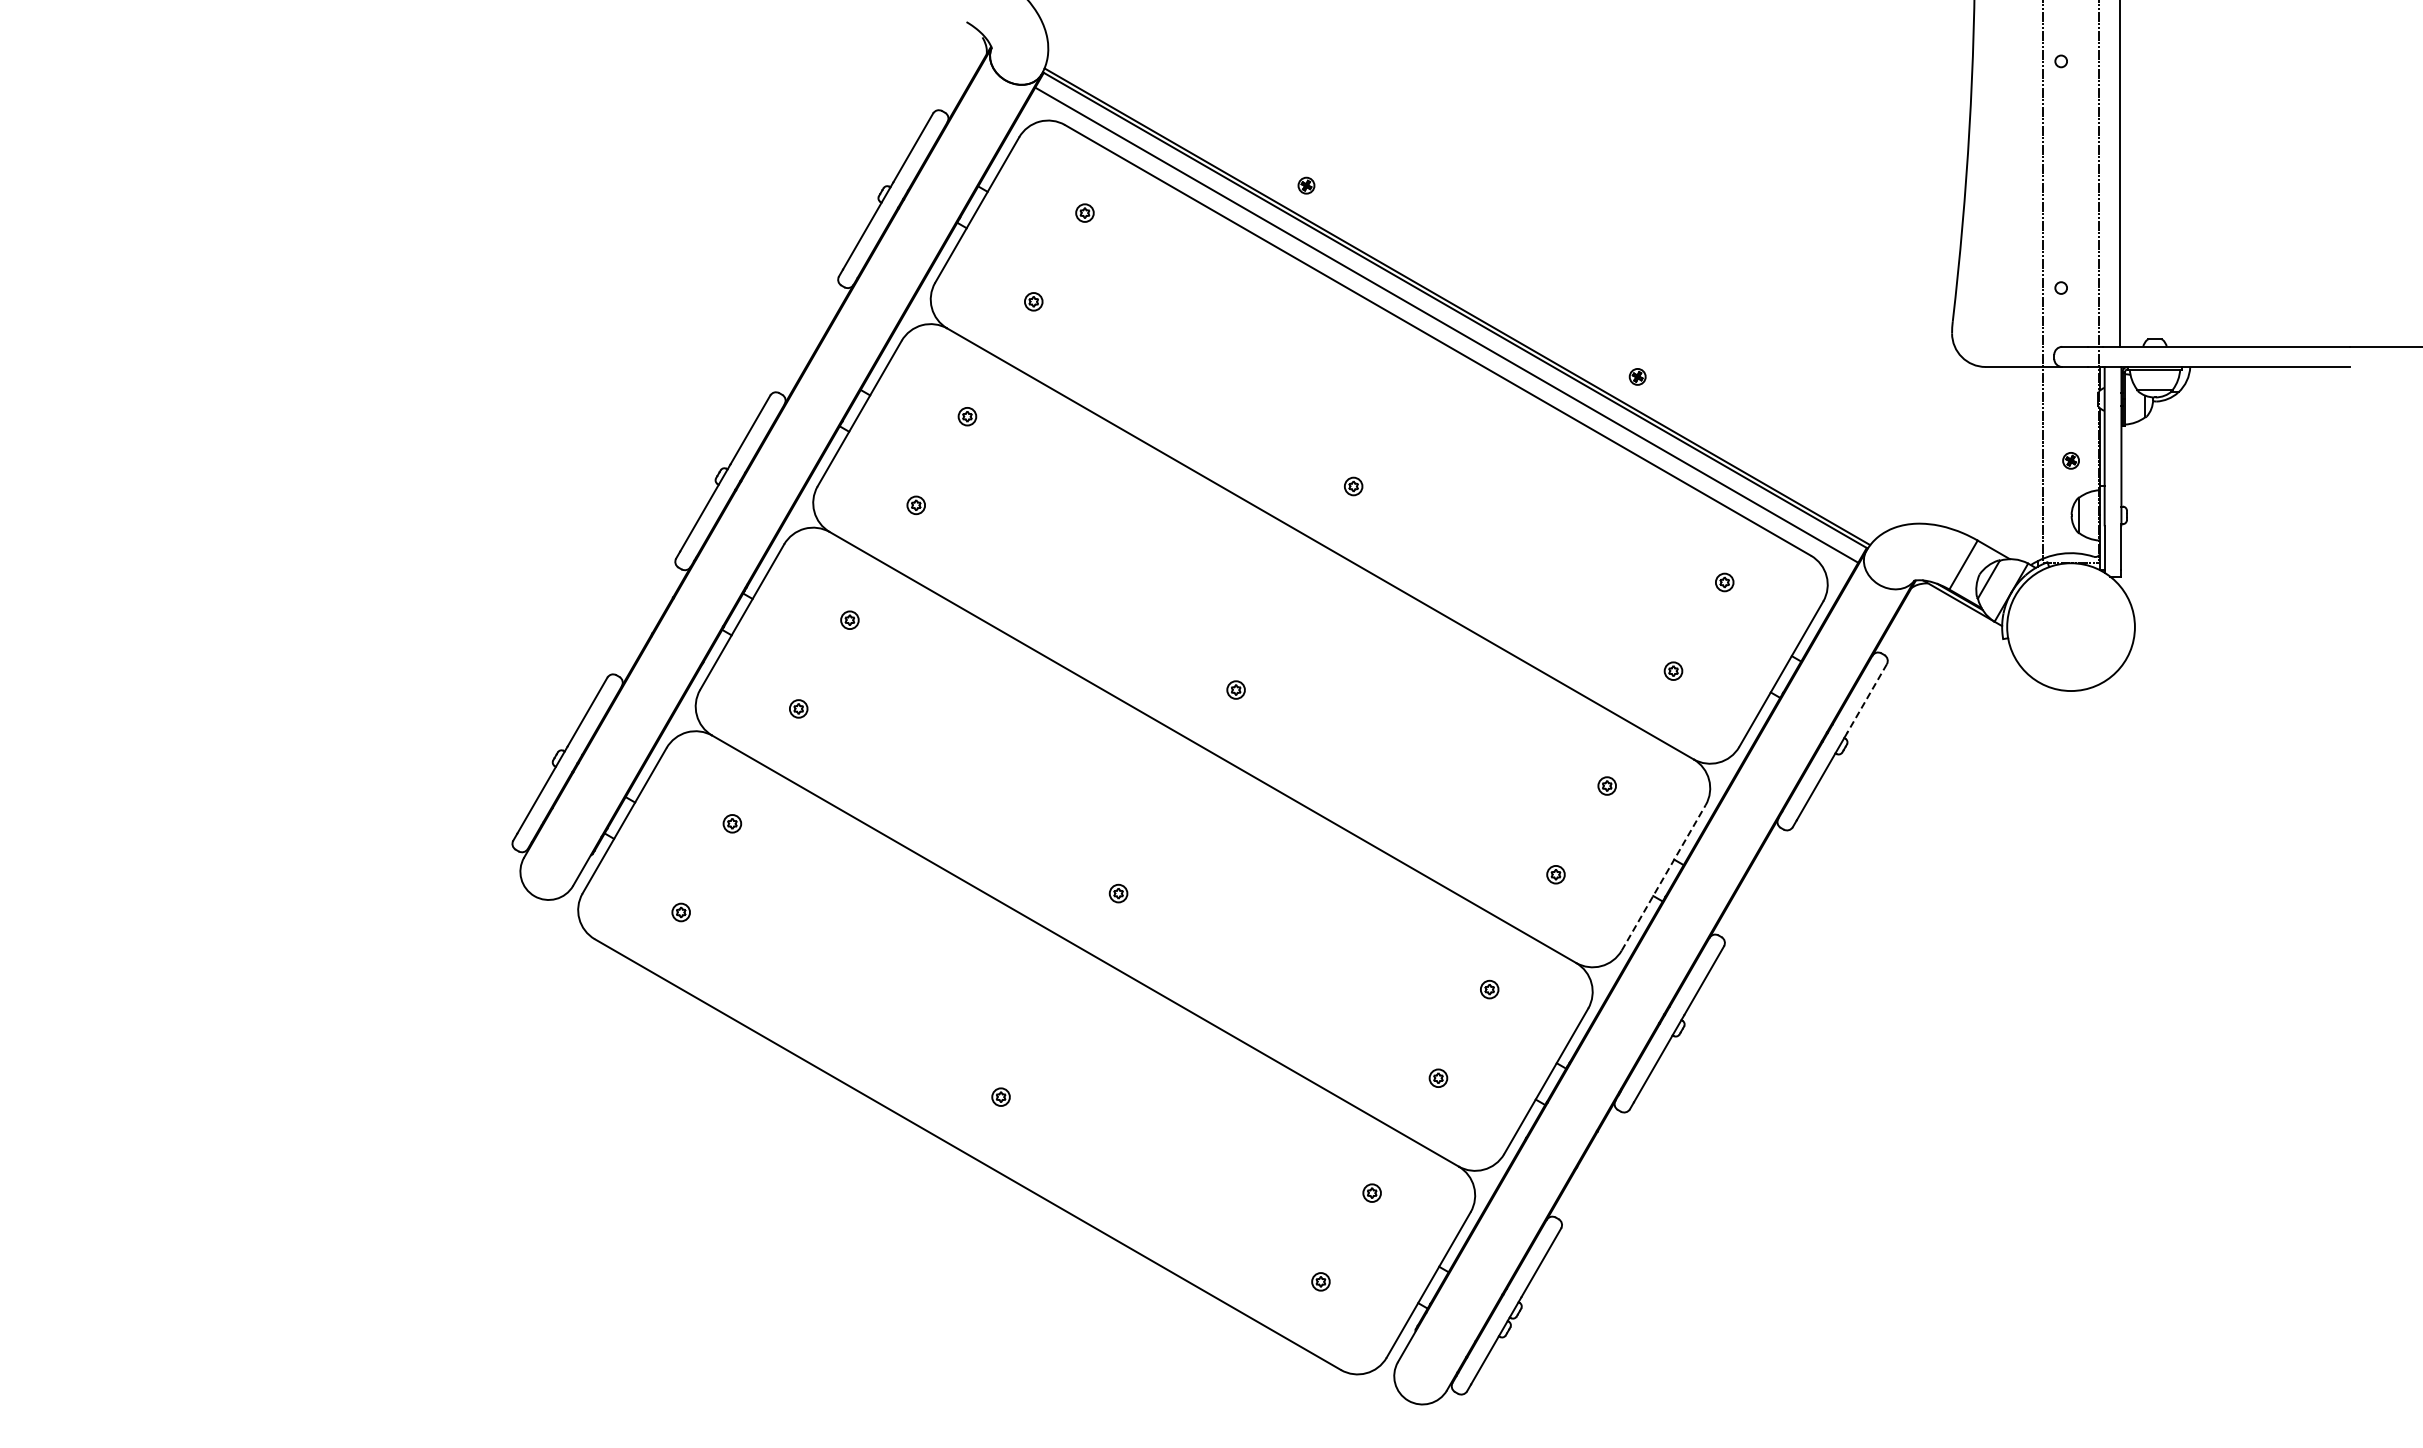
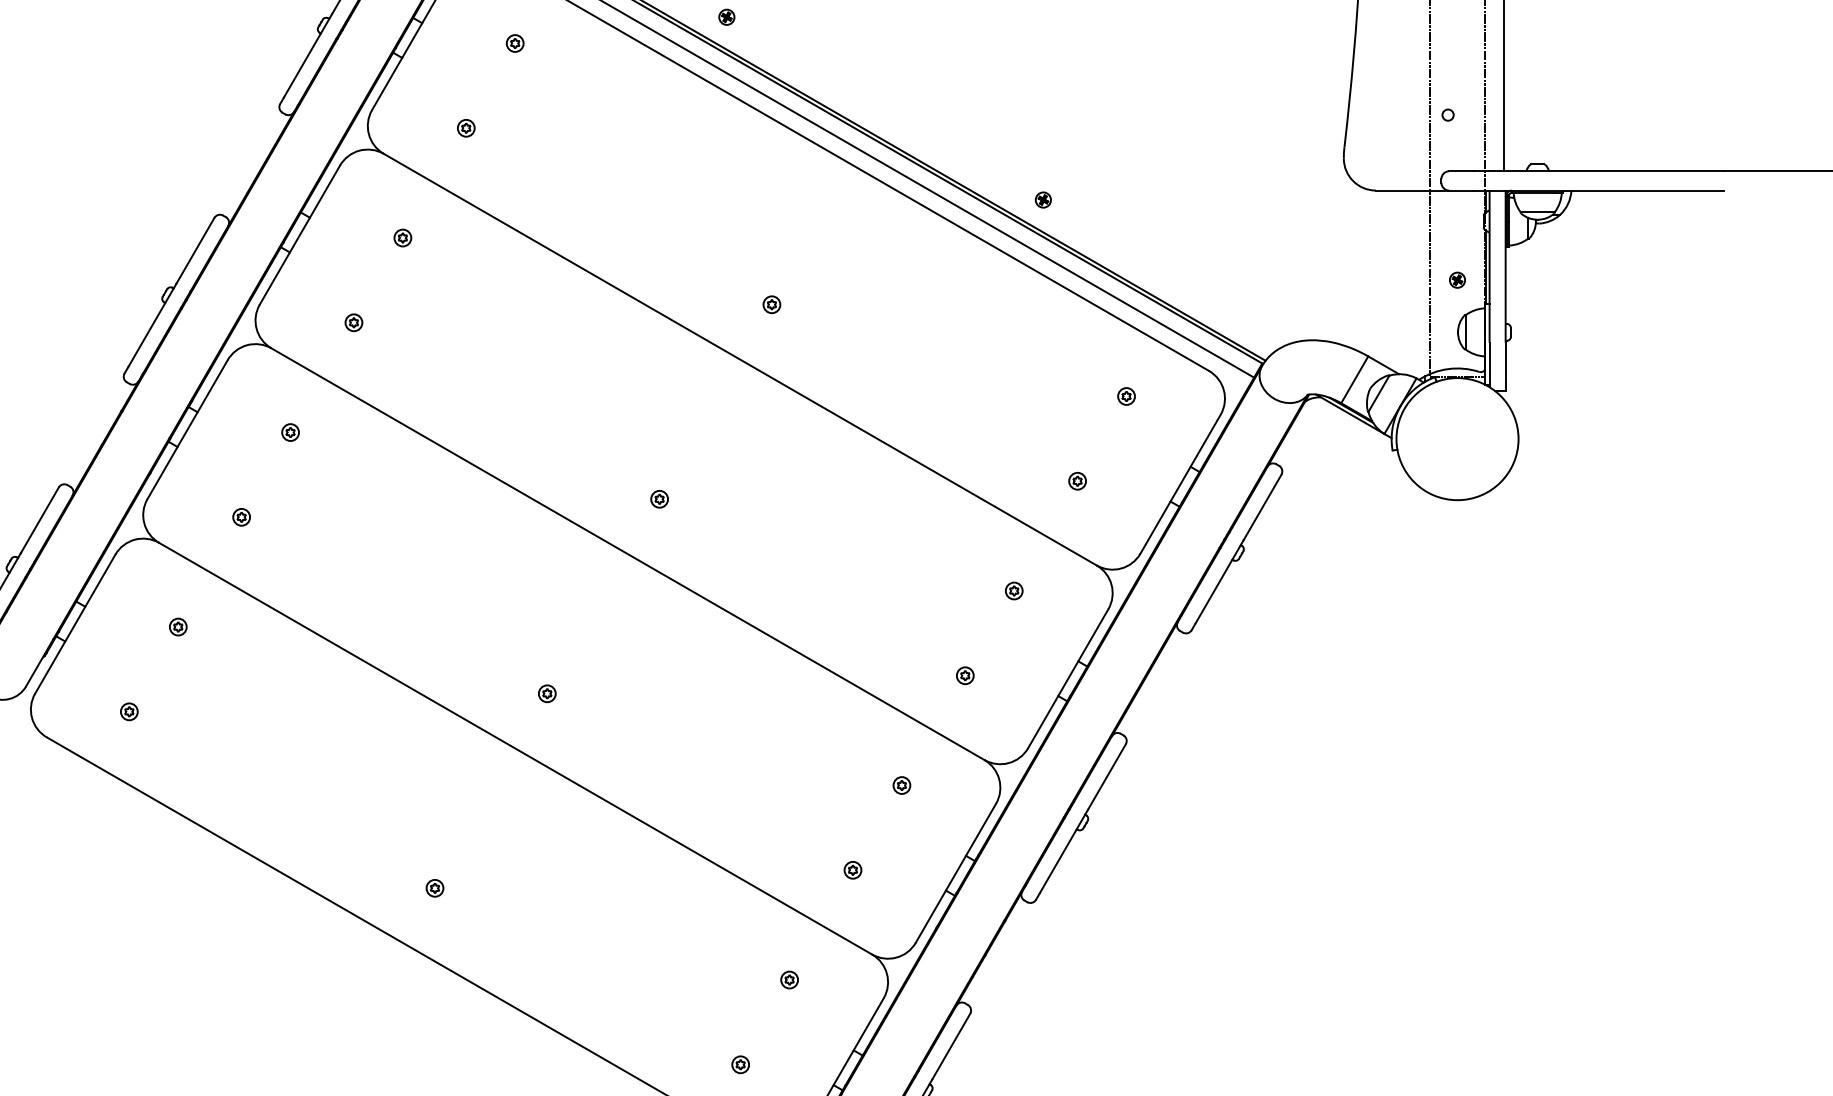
line: (1867, 698) -> (1262, 507), dashed -> solid
line: (1663, 877) -> (1068, 678), dashed -> solid

